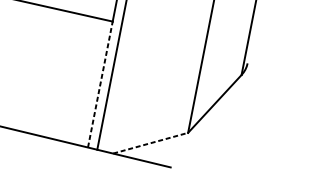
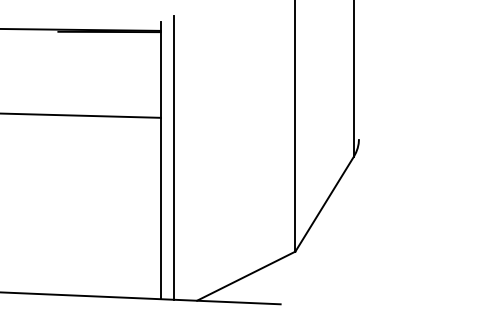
line: (100, 84) -> (160, 208), dashed -> solid
line: (150, 143) -> (246, 276), dashed -> solid

